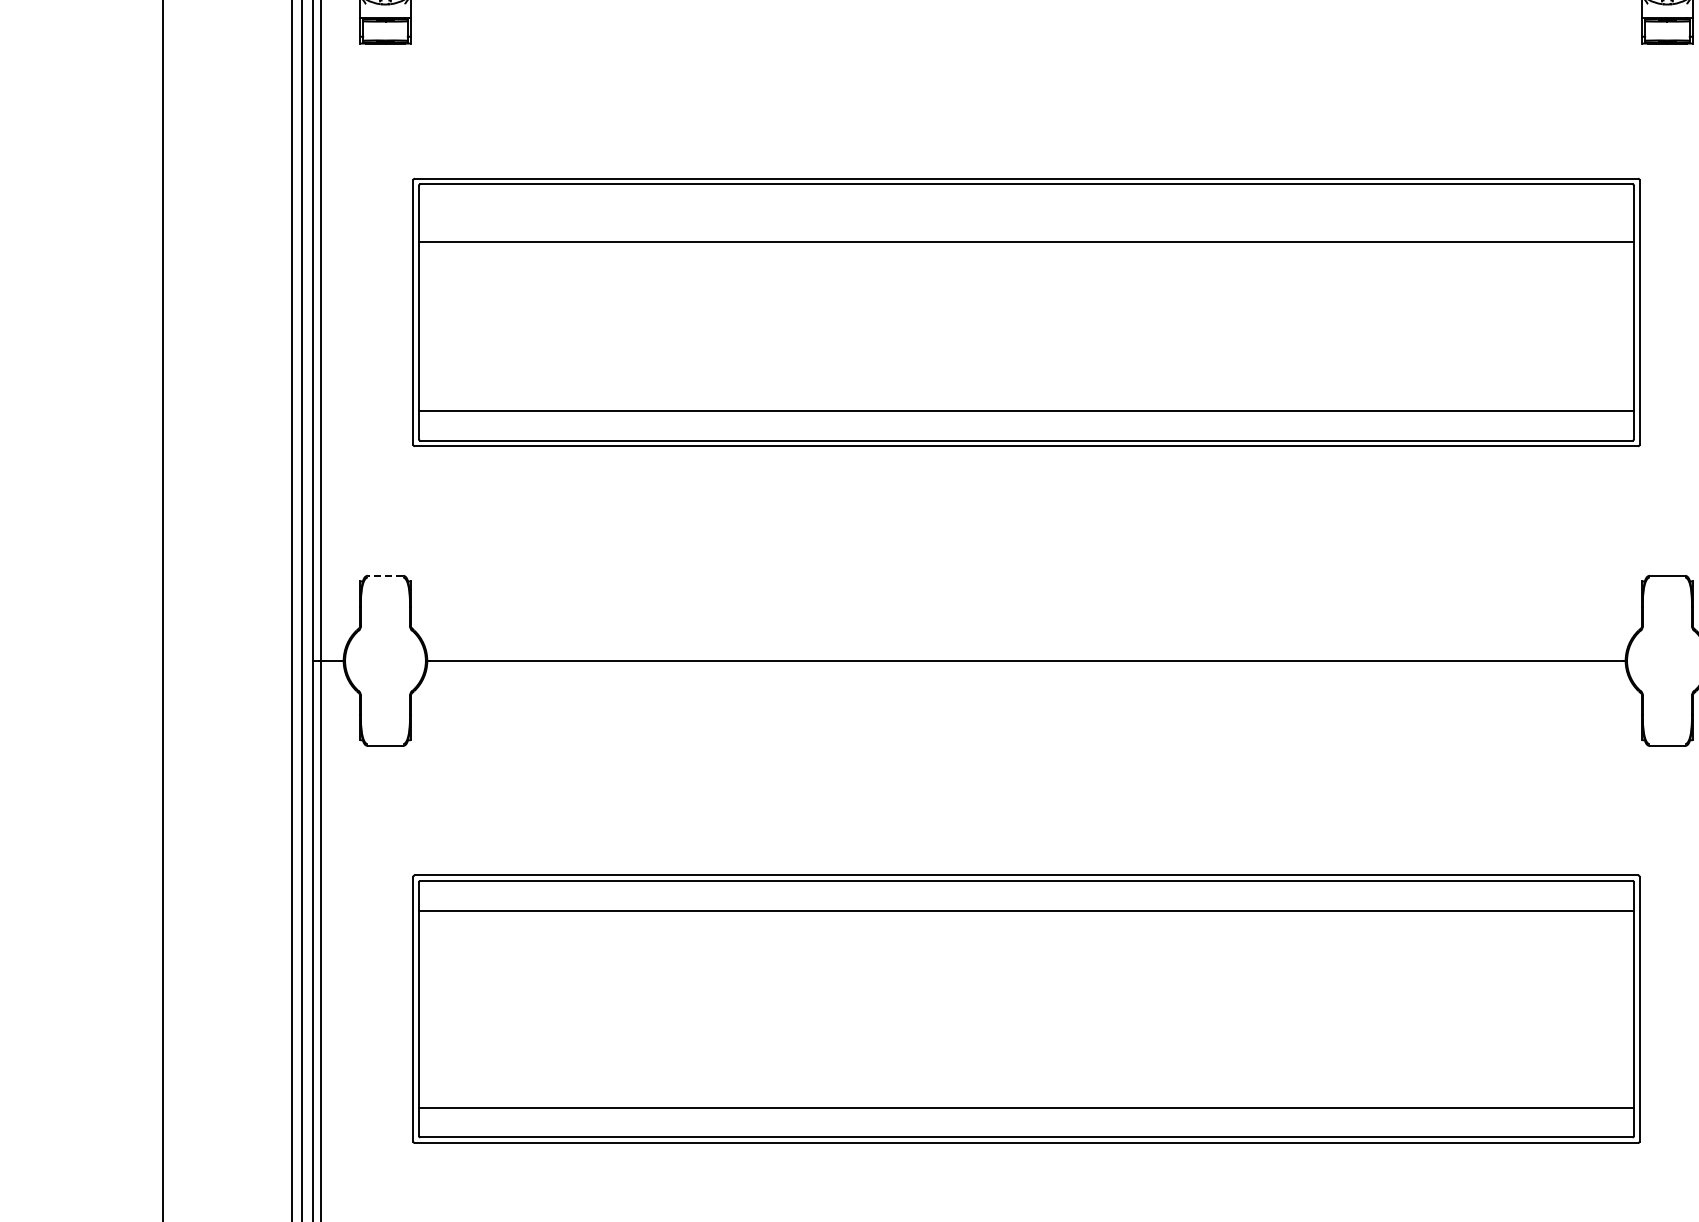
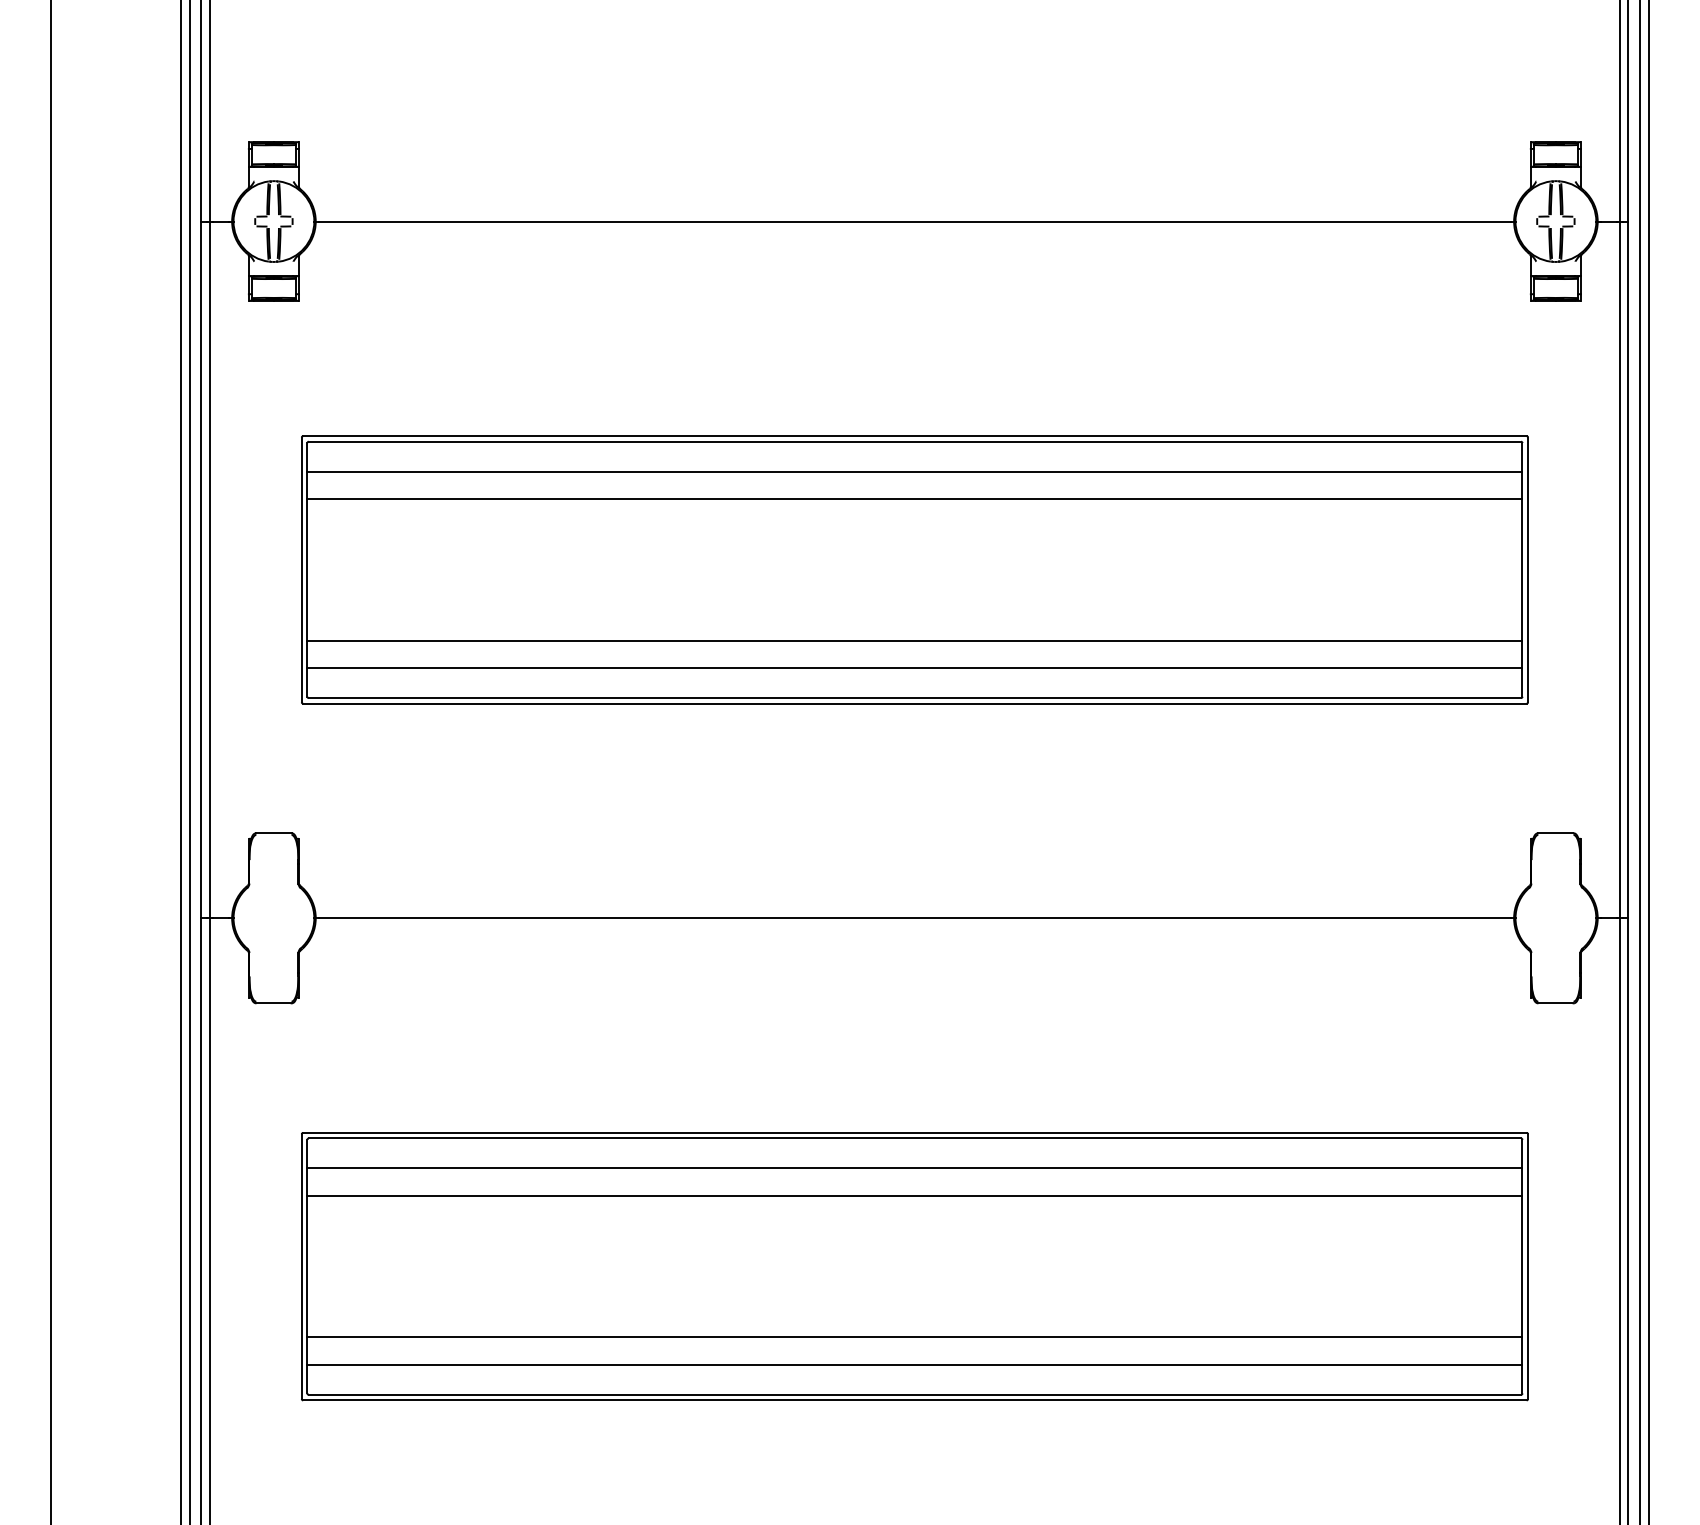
line: (1026, 214) -> (914, 471), added
line: (1026, 383) -> (914, 640), added
line: (385, 576) -> (273, 833), dashed -> solid
line: (1026, 938) -> (914, 1195), added
line: (1026, 1080) -> (914, 1337), added

